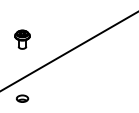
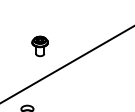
part: (22, 39) -> (40, 46), moved

